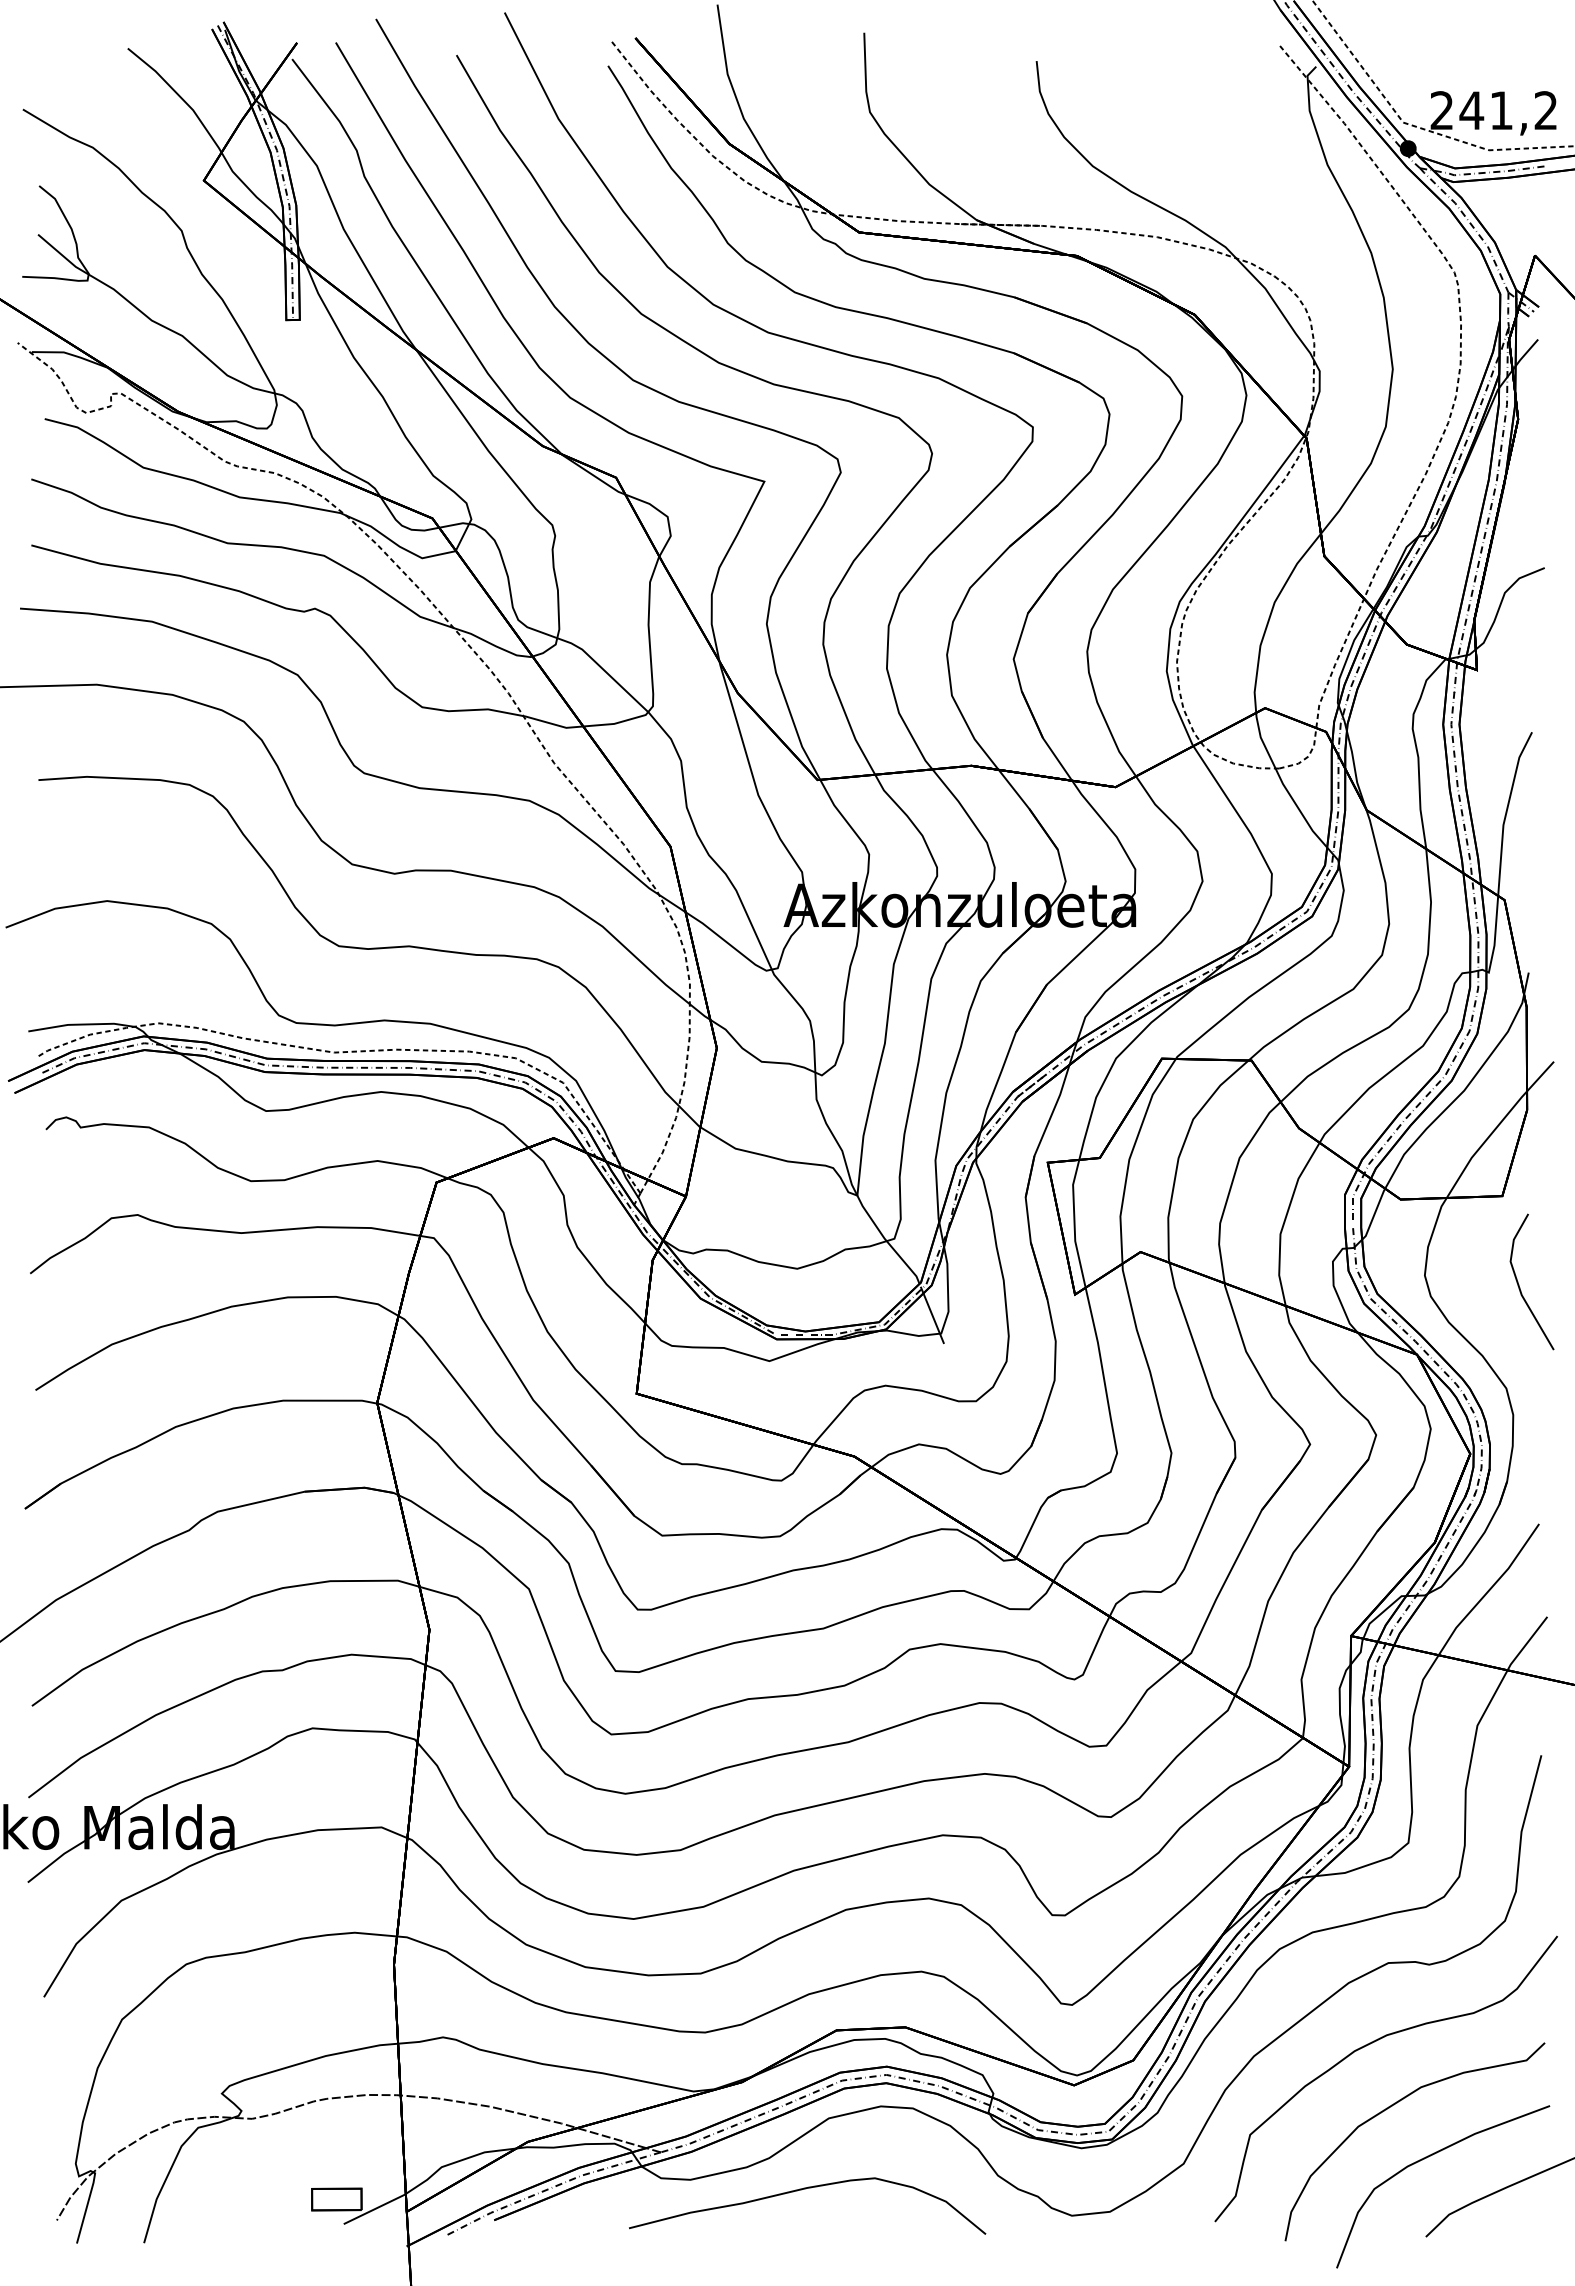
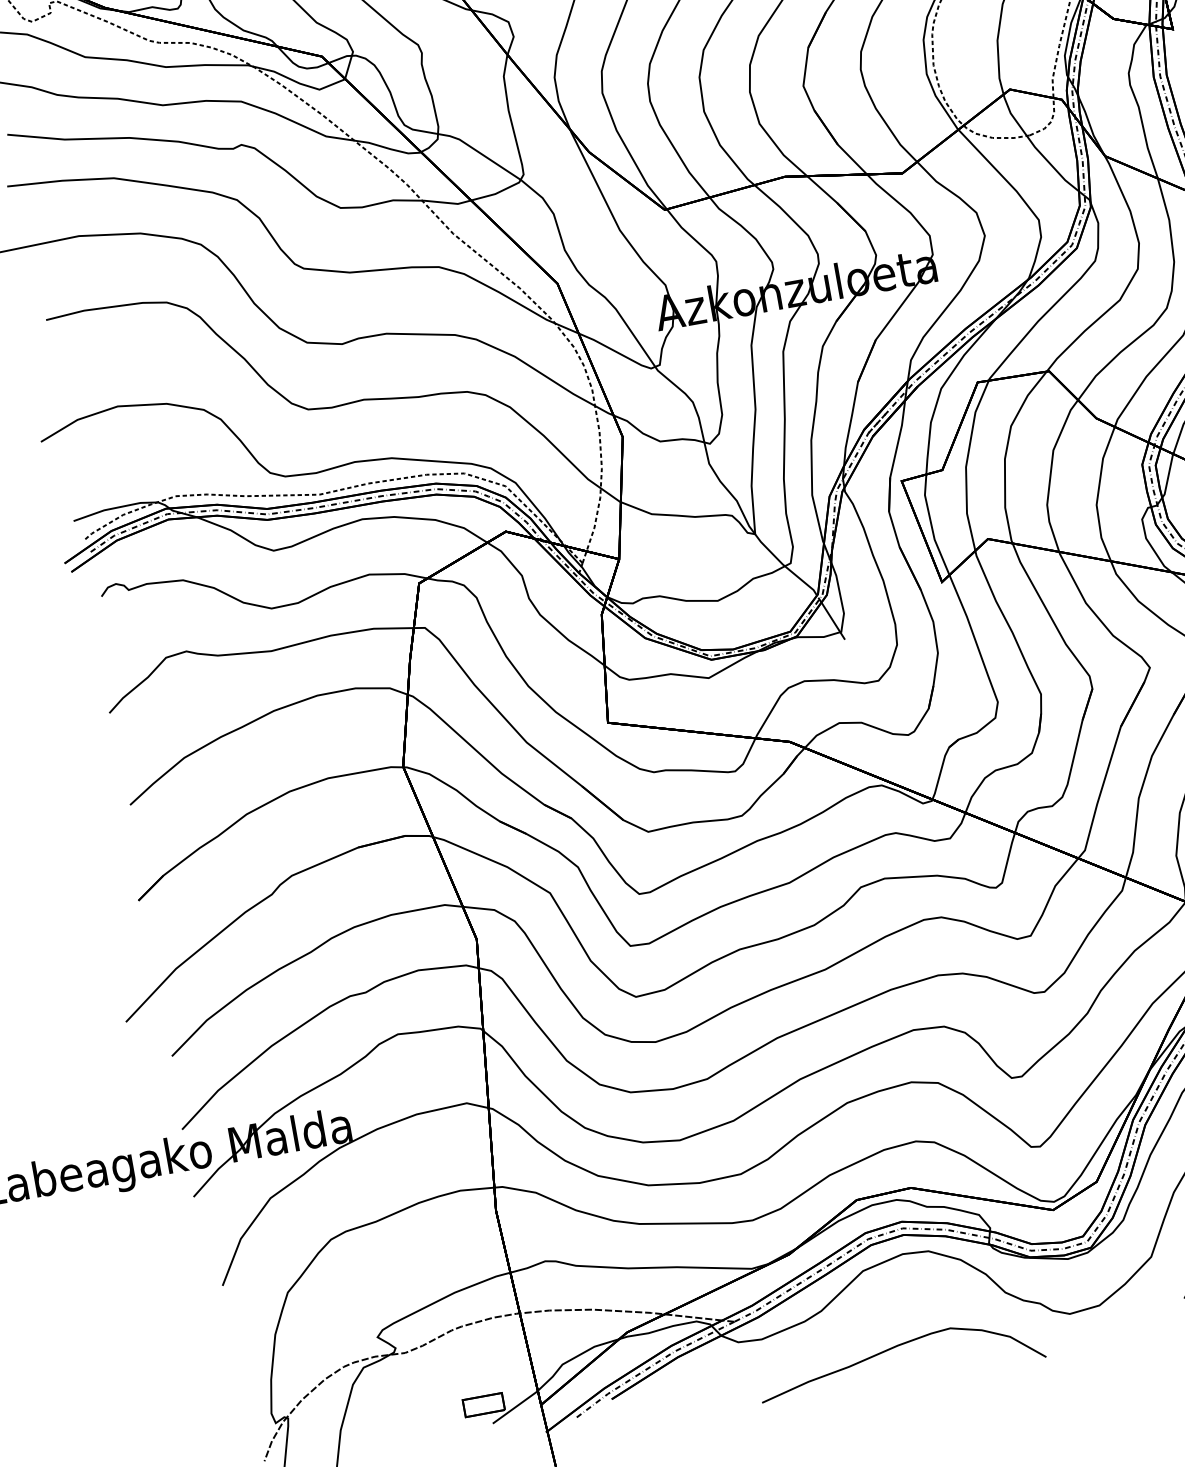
curve: (805, 2189) -> (896, 1347), moved

